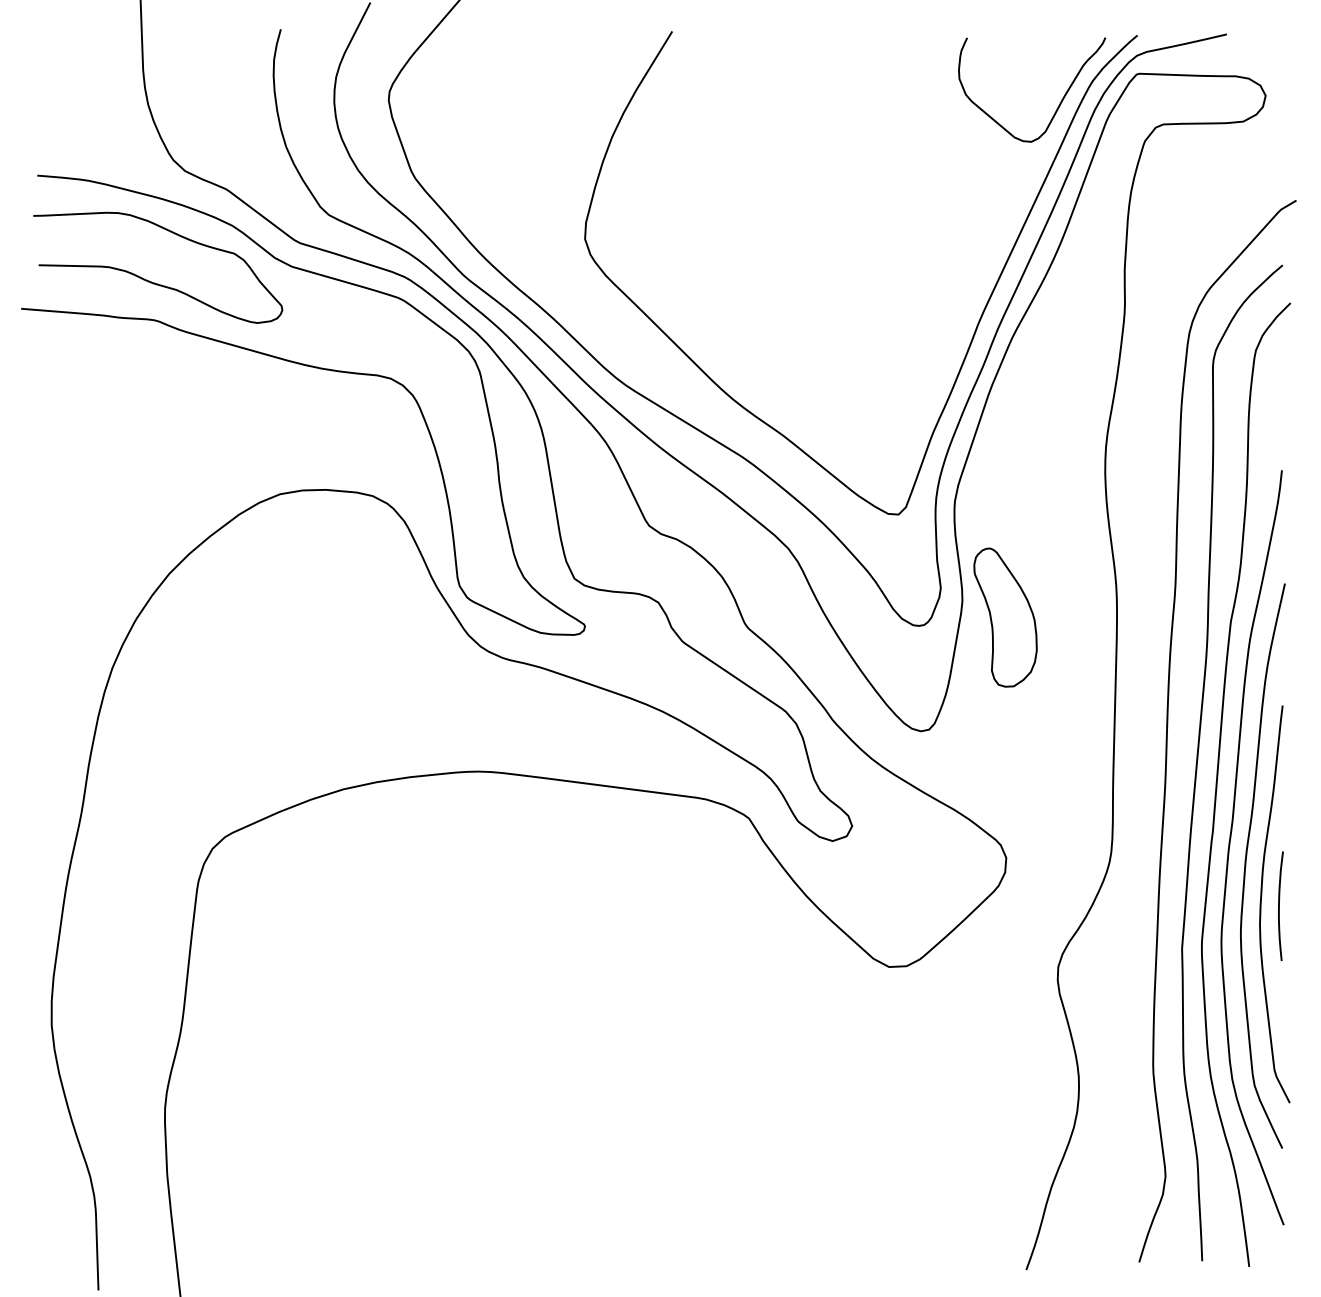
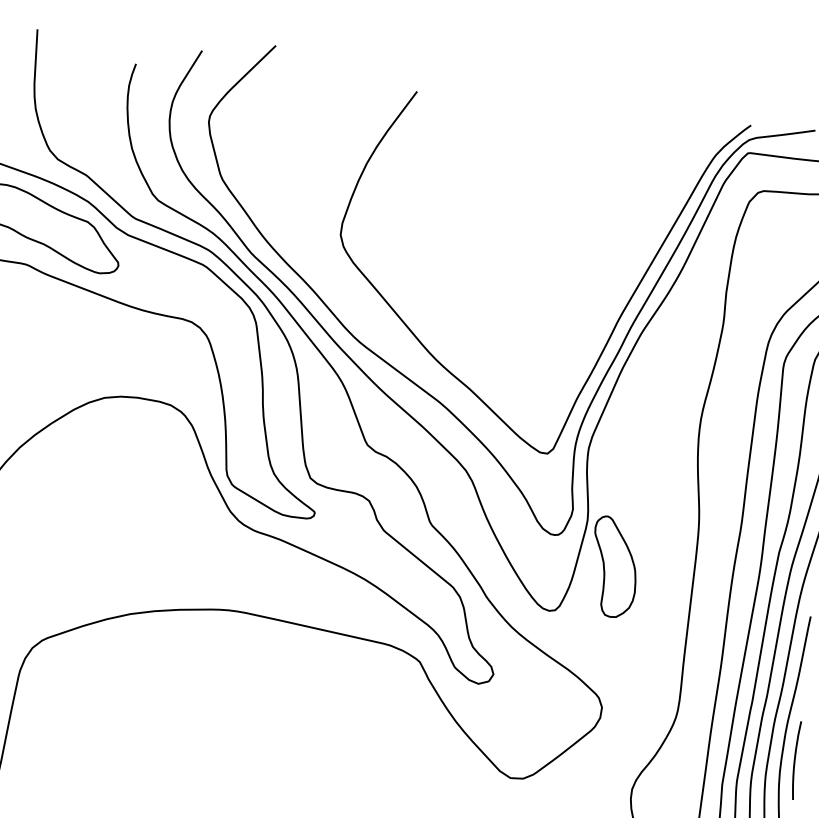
curve: (1059, 103) -> (690, 169), removed
part: (1005, 617) -> (614, 567), moved

